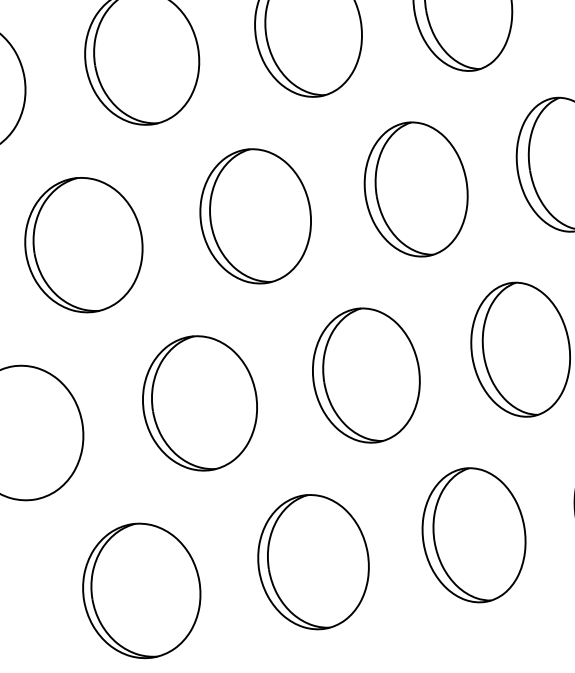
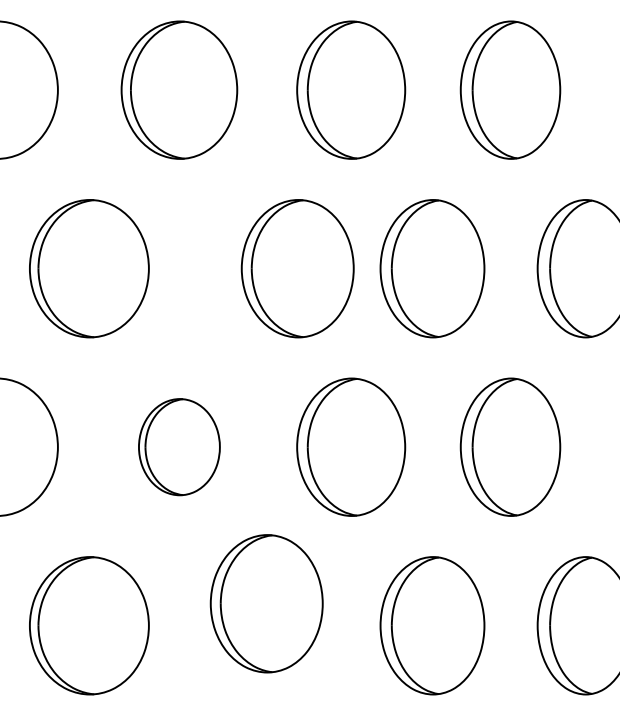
part: (255, 216) -> (297, 268), moved
part: (199, 402) -> (179, 446), size x0.7
part: (313, 562) -> (266, 603), moved

